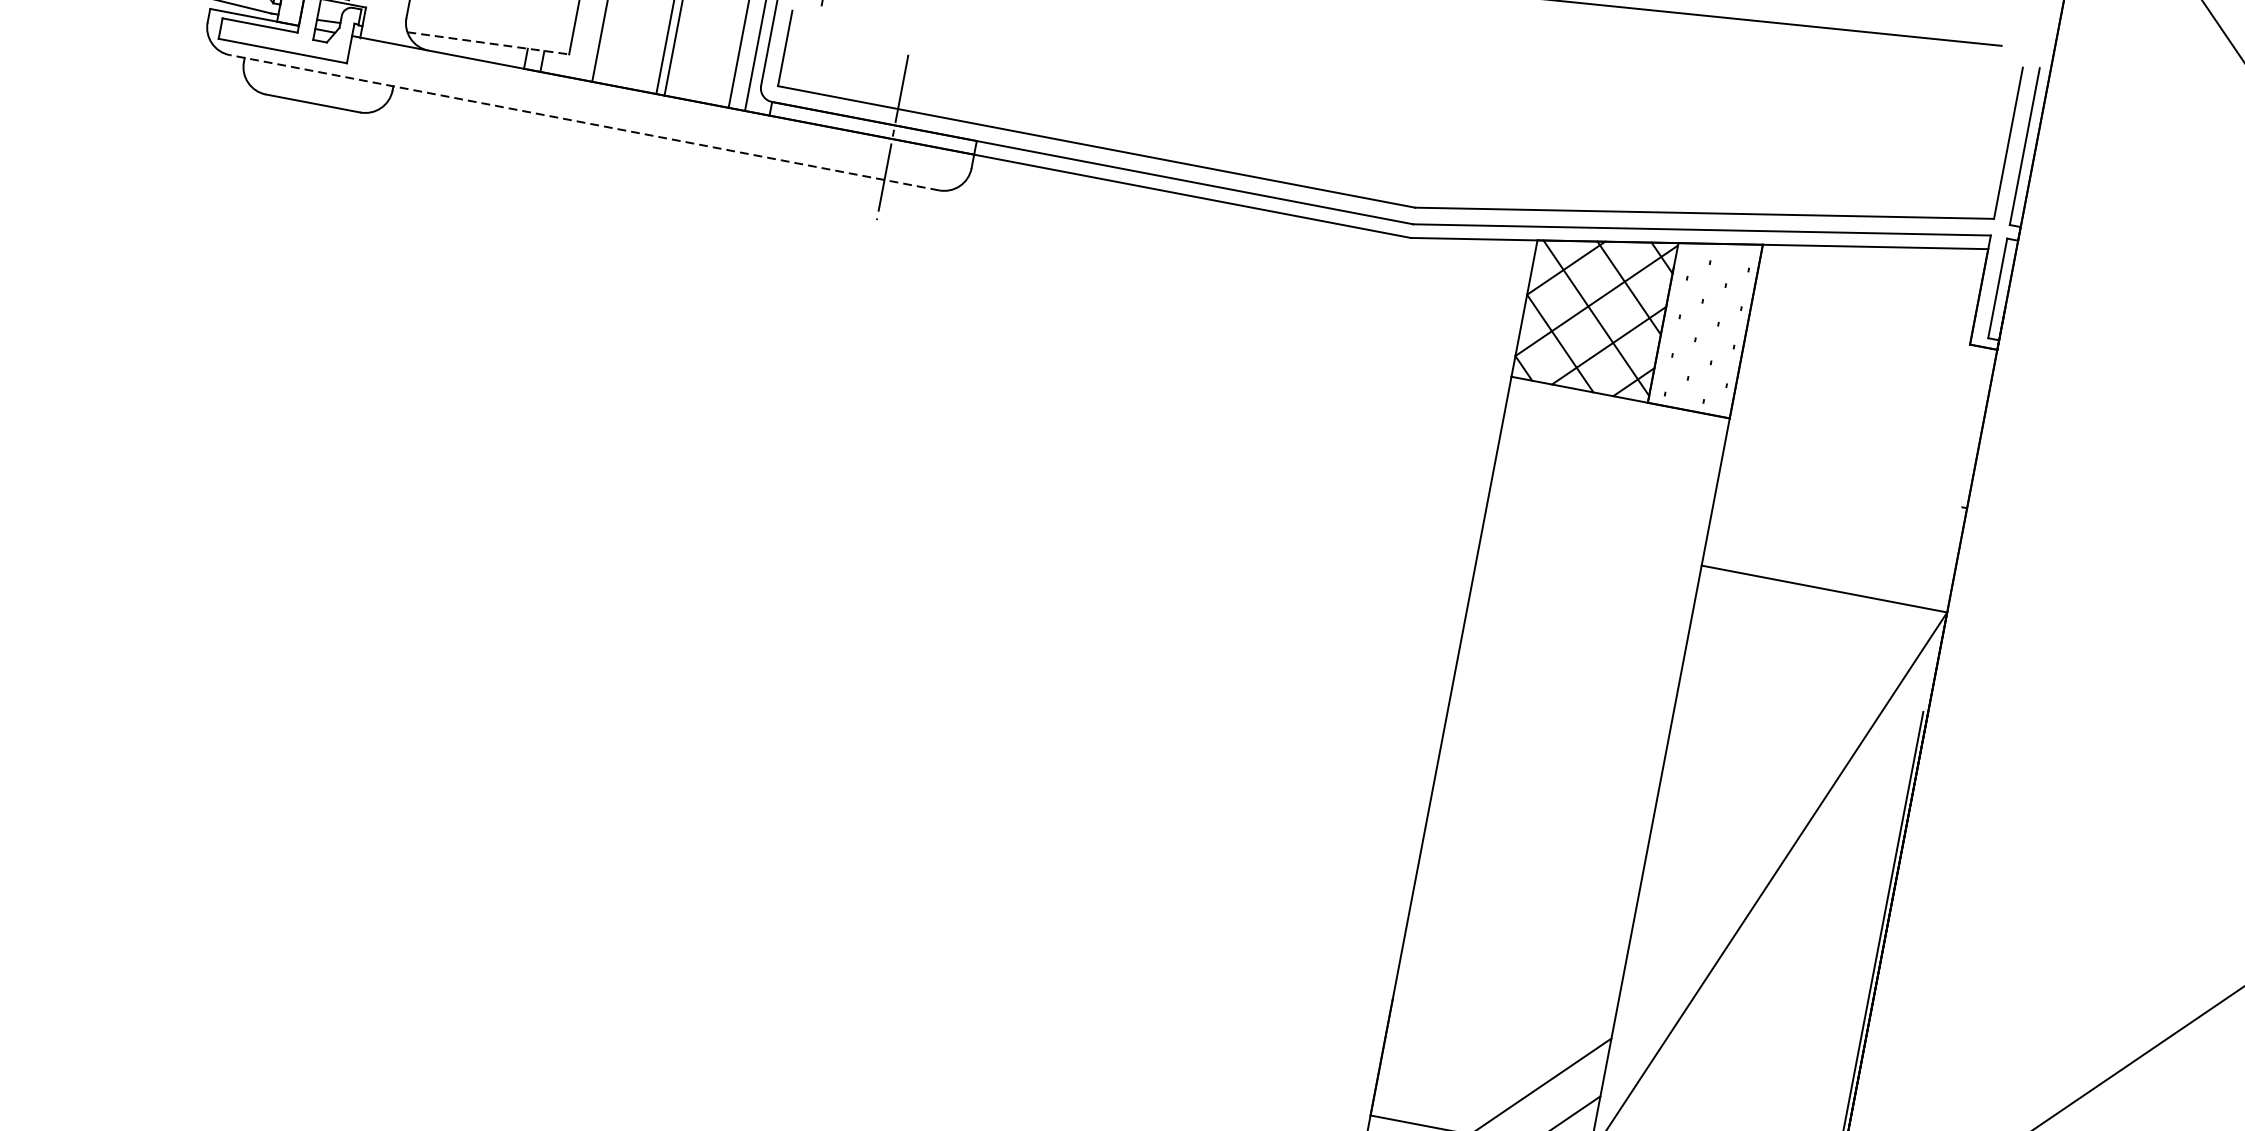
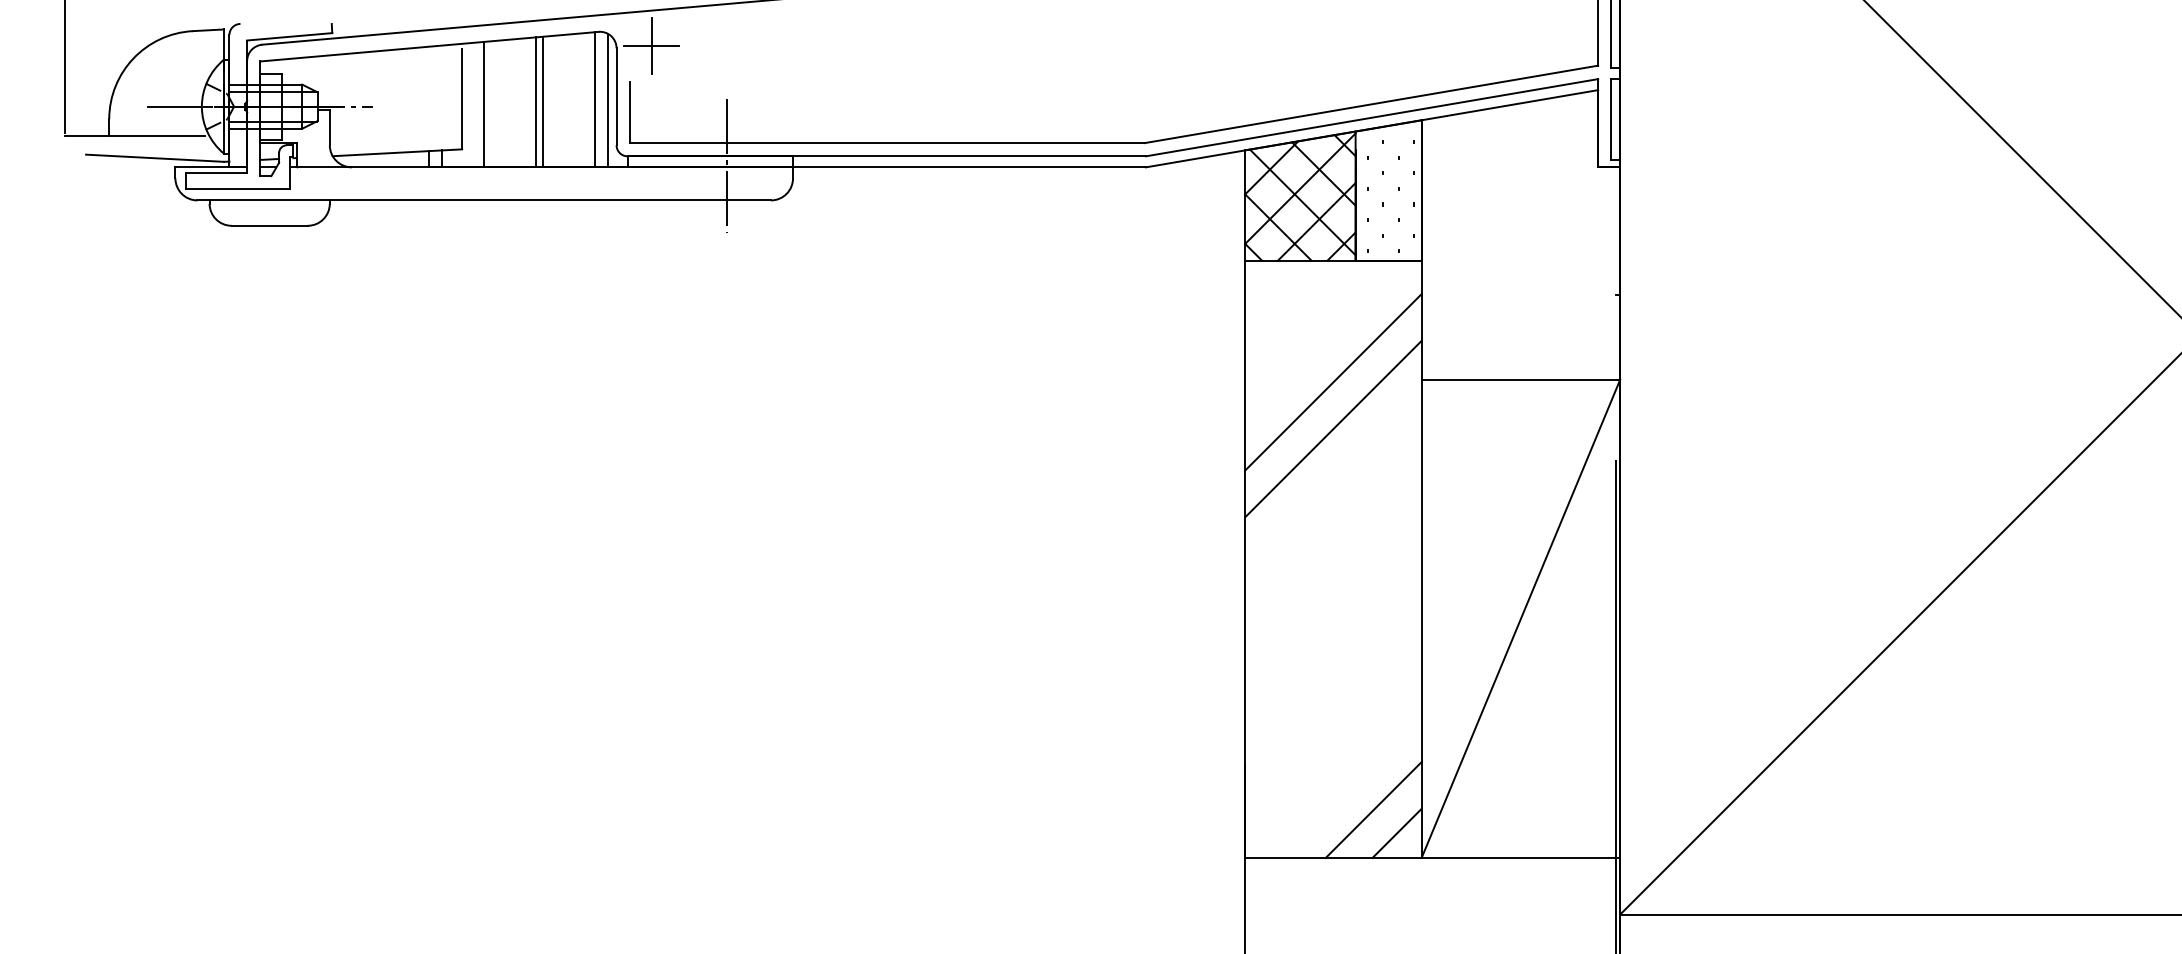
line: (488, 42) -> (397, 152), dashed -> solid
line: (584, 122) -> (484, 200), dashed -> solid
line: (1591, 548) -> (1333, 382), added
line: (1581, 605) -> (1333, 428), added

